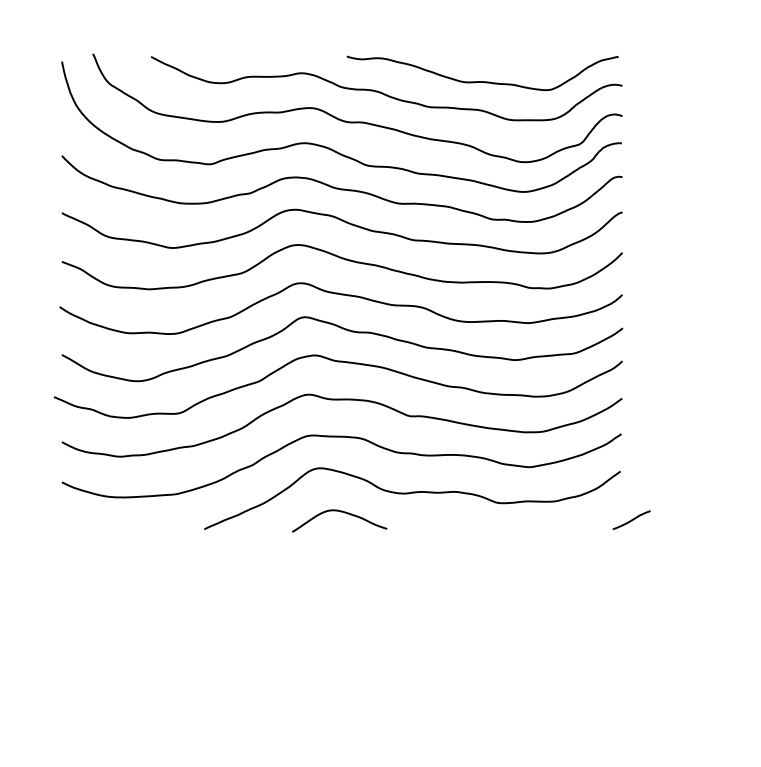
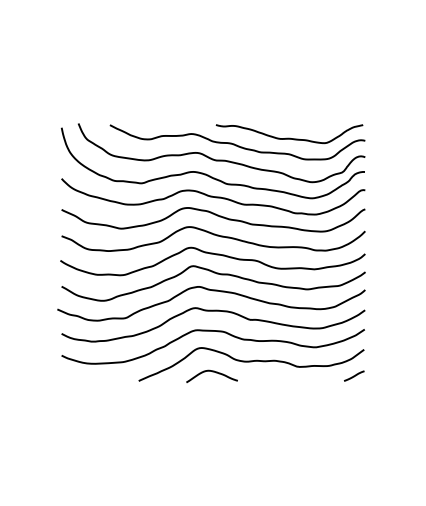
line: (632, 519) -> (354, 375), moved

